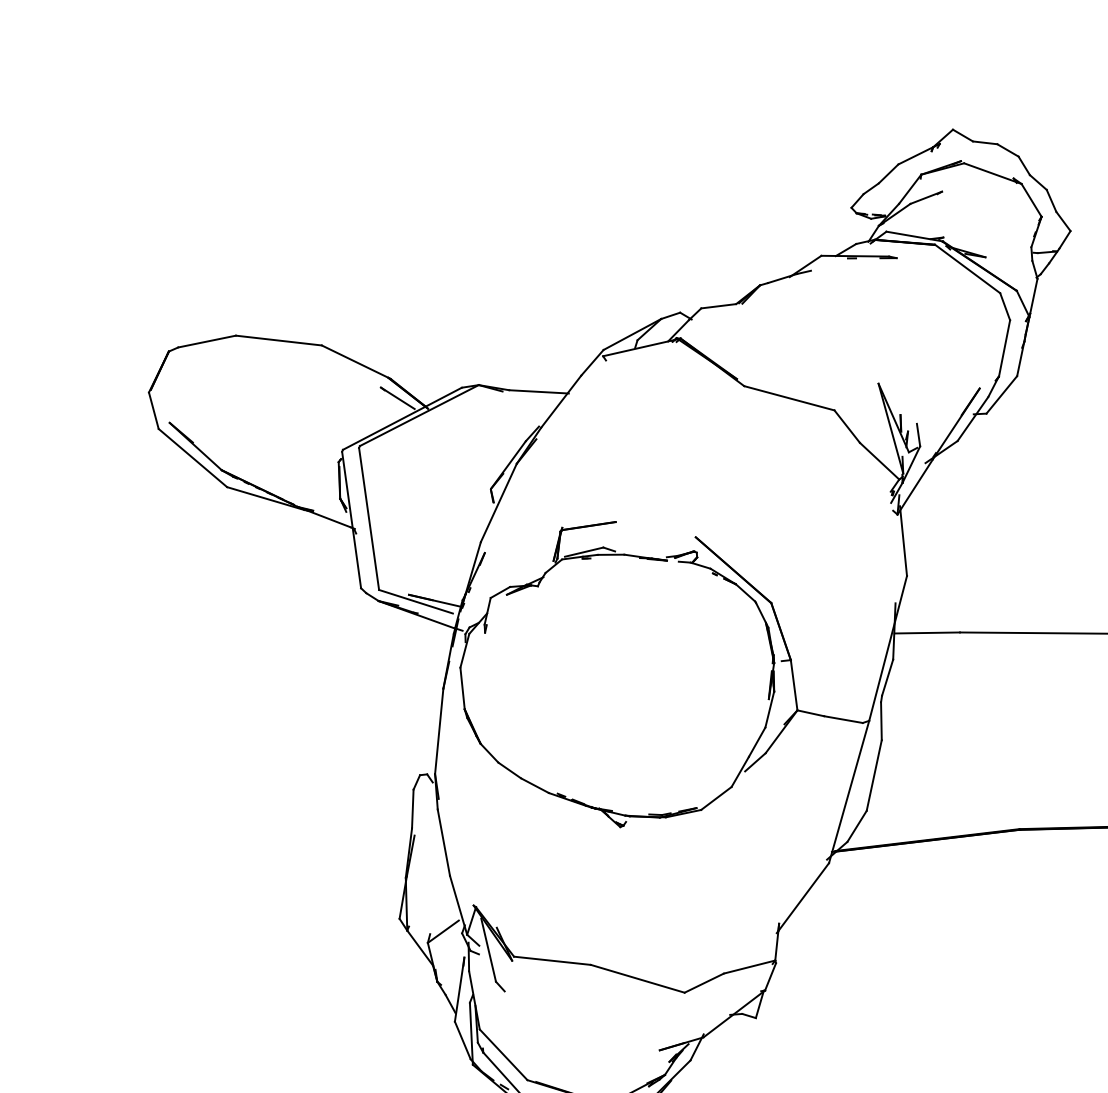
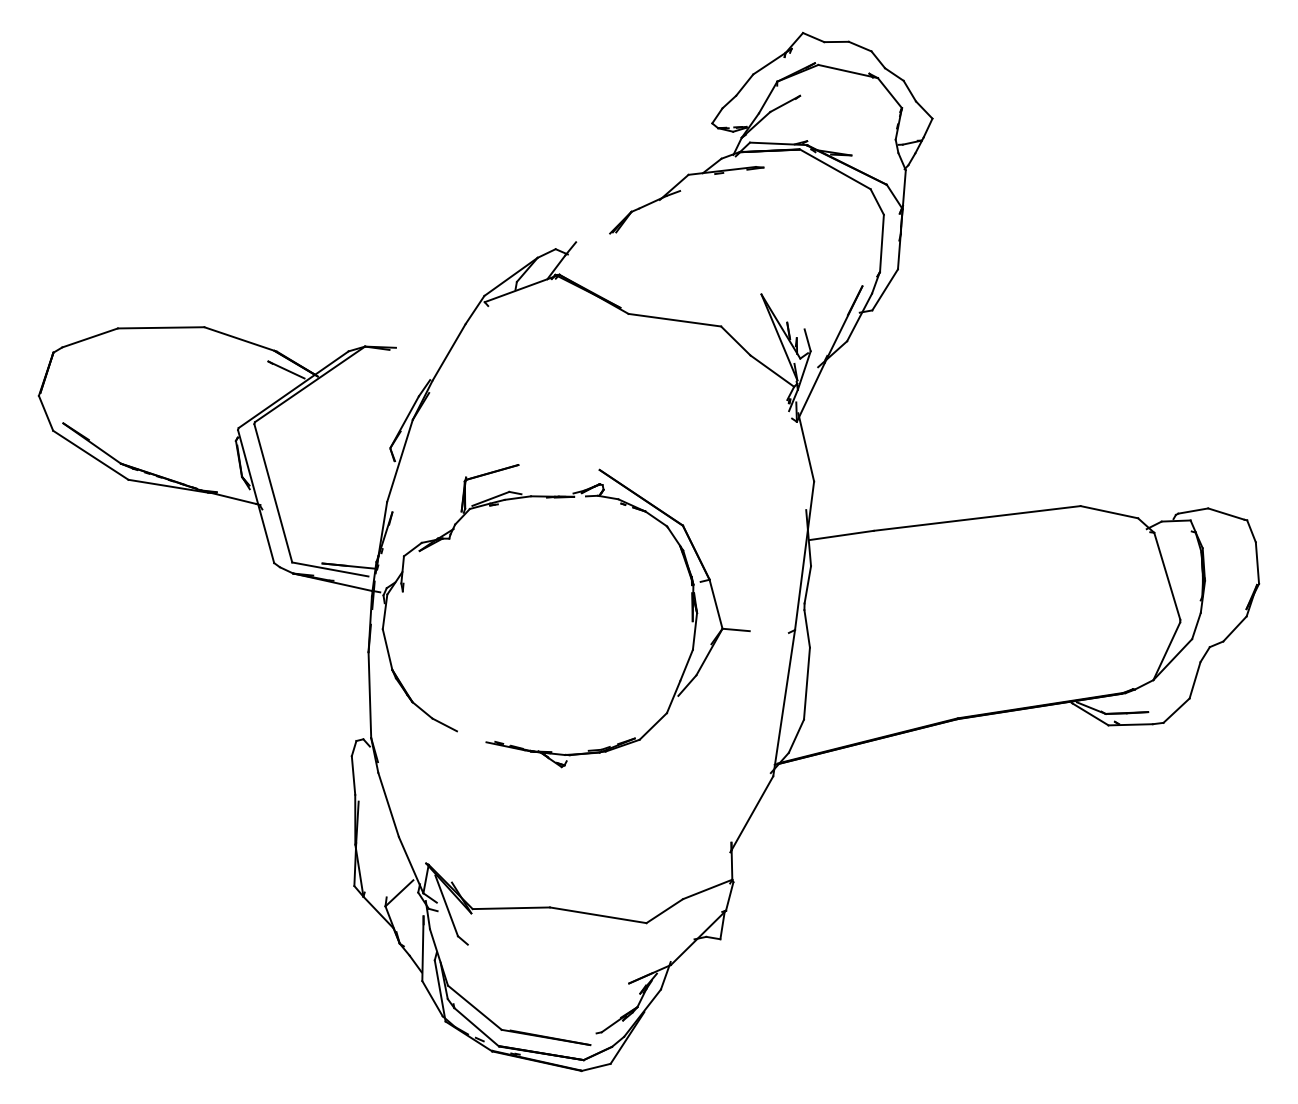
line: (719, 305) -> (593, 237), removed
line: (538, 391) -> (425, 345), removed
line: (842, 718) -> (768, 631), removed
line: (534, 785) -> (471, 736), removed

